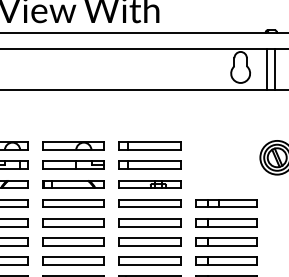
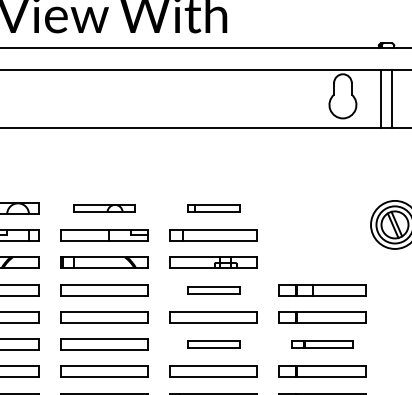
part: (73, 146) -> (104, 208), size x0.7
part: (149, 146) -> (213, 208), size x0.6
part: (149, 203) -> (213, 290), size x0.6
part: (149, 241) -> (213, 344), size x0.6
part: (226, 241) -> (322, 344), size x0.7

